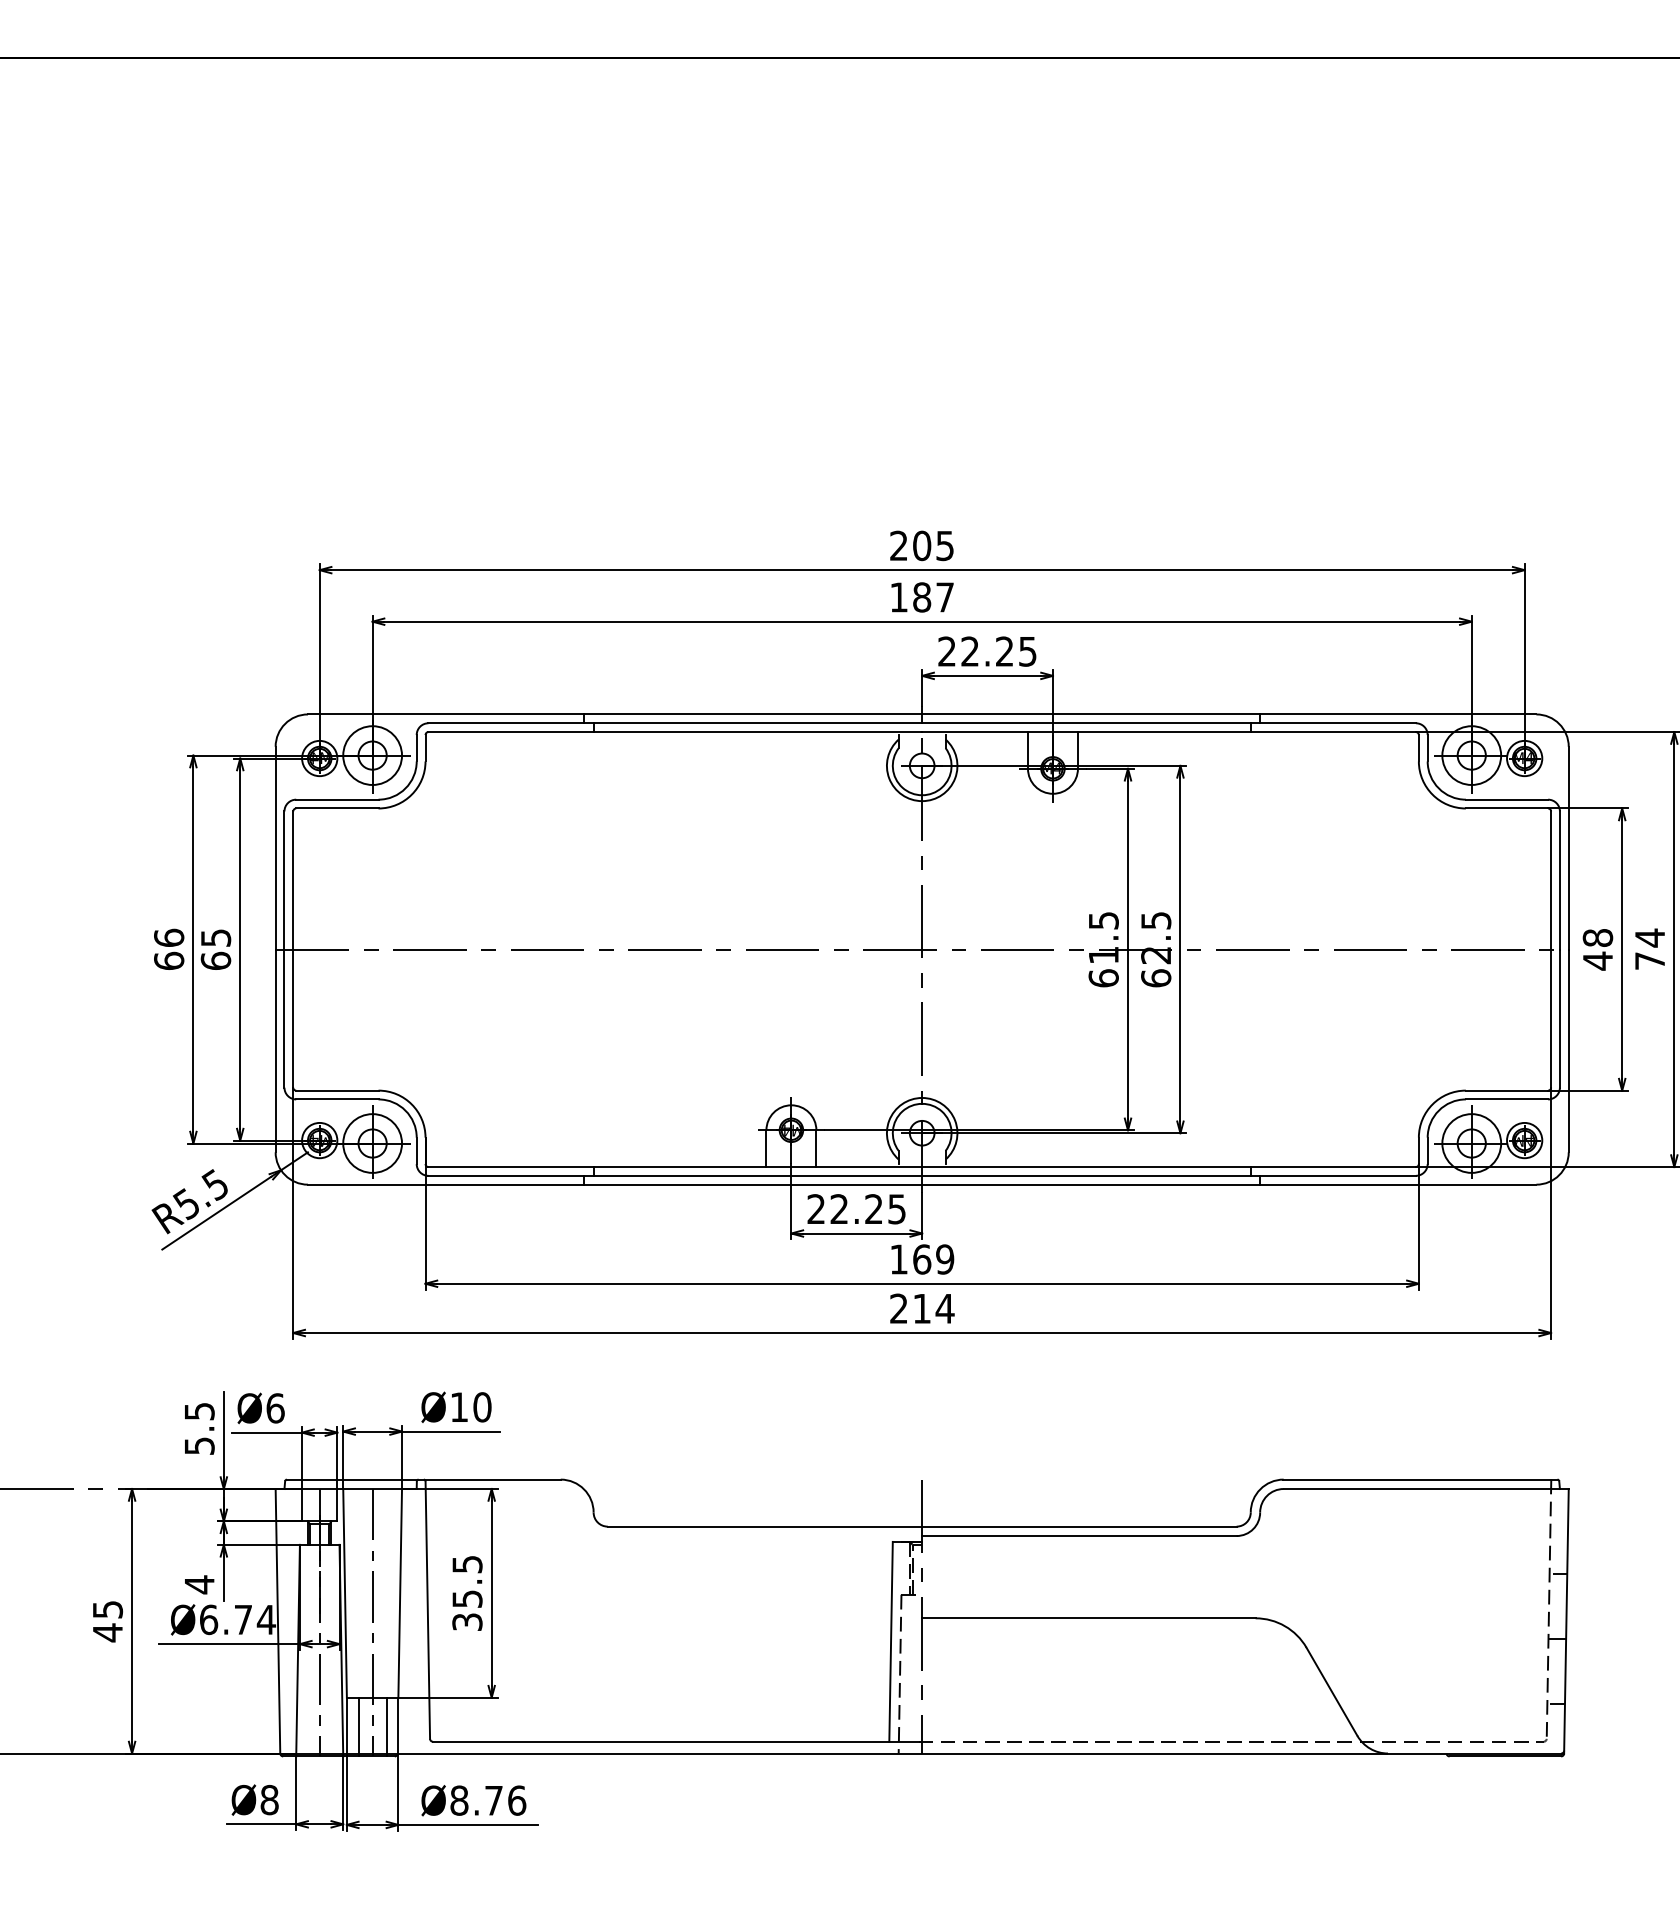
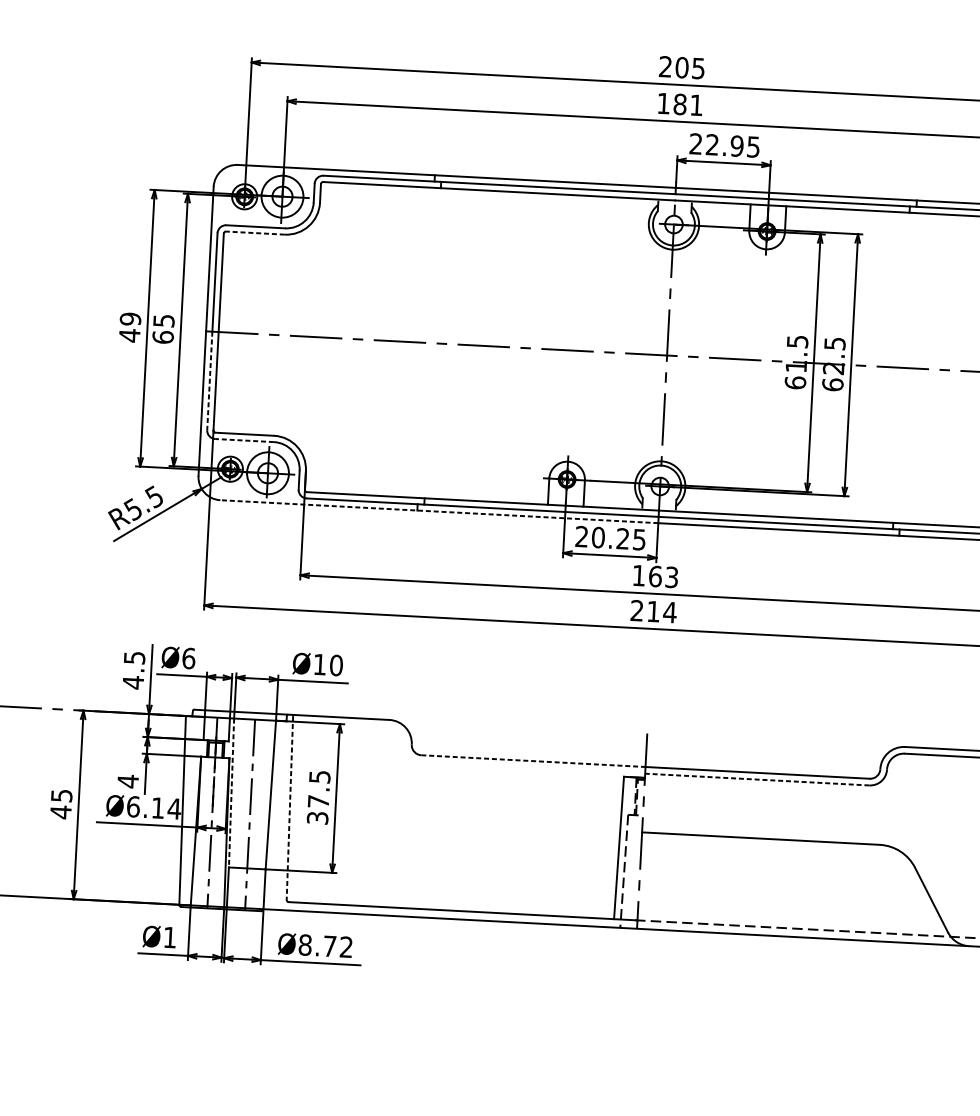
text: (944, 597) -> (696, 105), 187 -> 181
text: (1004, 651) -> (736, 146), 22.25 -> 22.95
line: (336, 808) -> (254, 233), solid -> dashed
text: (169, 949) -> (130, 327), 66 -> 49
line: (284, 1019) -> (209, 381), solid -> dashed
line: (336, 1099) -> (243, 440), solid -> dashed
line: (614, 1184) -> (438, 511), solid -> dashed
text: (839, 1209) -> (598, 537), 22.25 -> 20.25
text: (945, 1259) -> (672, 577), 169 -> 163
text: (199, 1445) -> (133, 682), 5.5 -> 4.5
line: (765, 1526) -> (533, 761), solid -> dashed
line: (1078, 1536) -> (756, 779), solid -> dashed
line: (345, 1593) -> (231, 793), solid -> dashed
text: (467, 1598) -> (318, 801), 35.5 -> 37.5
line: (427, 1610) -> (289, 808), solid -> dashed
text: (243, 1619) -> (158, 807), Ø6.74 -> Ø6.14
line: (358, 1726) -> (236, 888), removed
line: (386, 1726) -> (256, 889), removed
text: (269, 1799) -> (169, 937), Ø8 -> Ø1
text: (517, 1800) -> (346, 947), Ø8.76 -> Ø8.72

